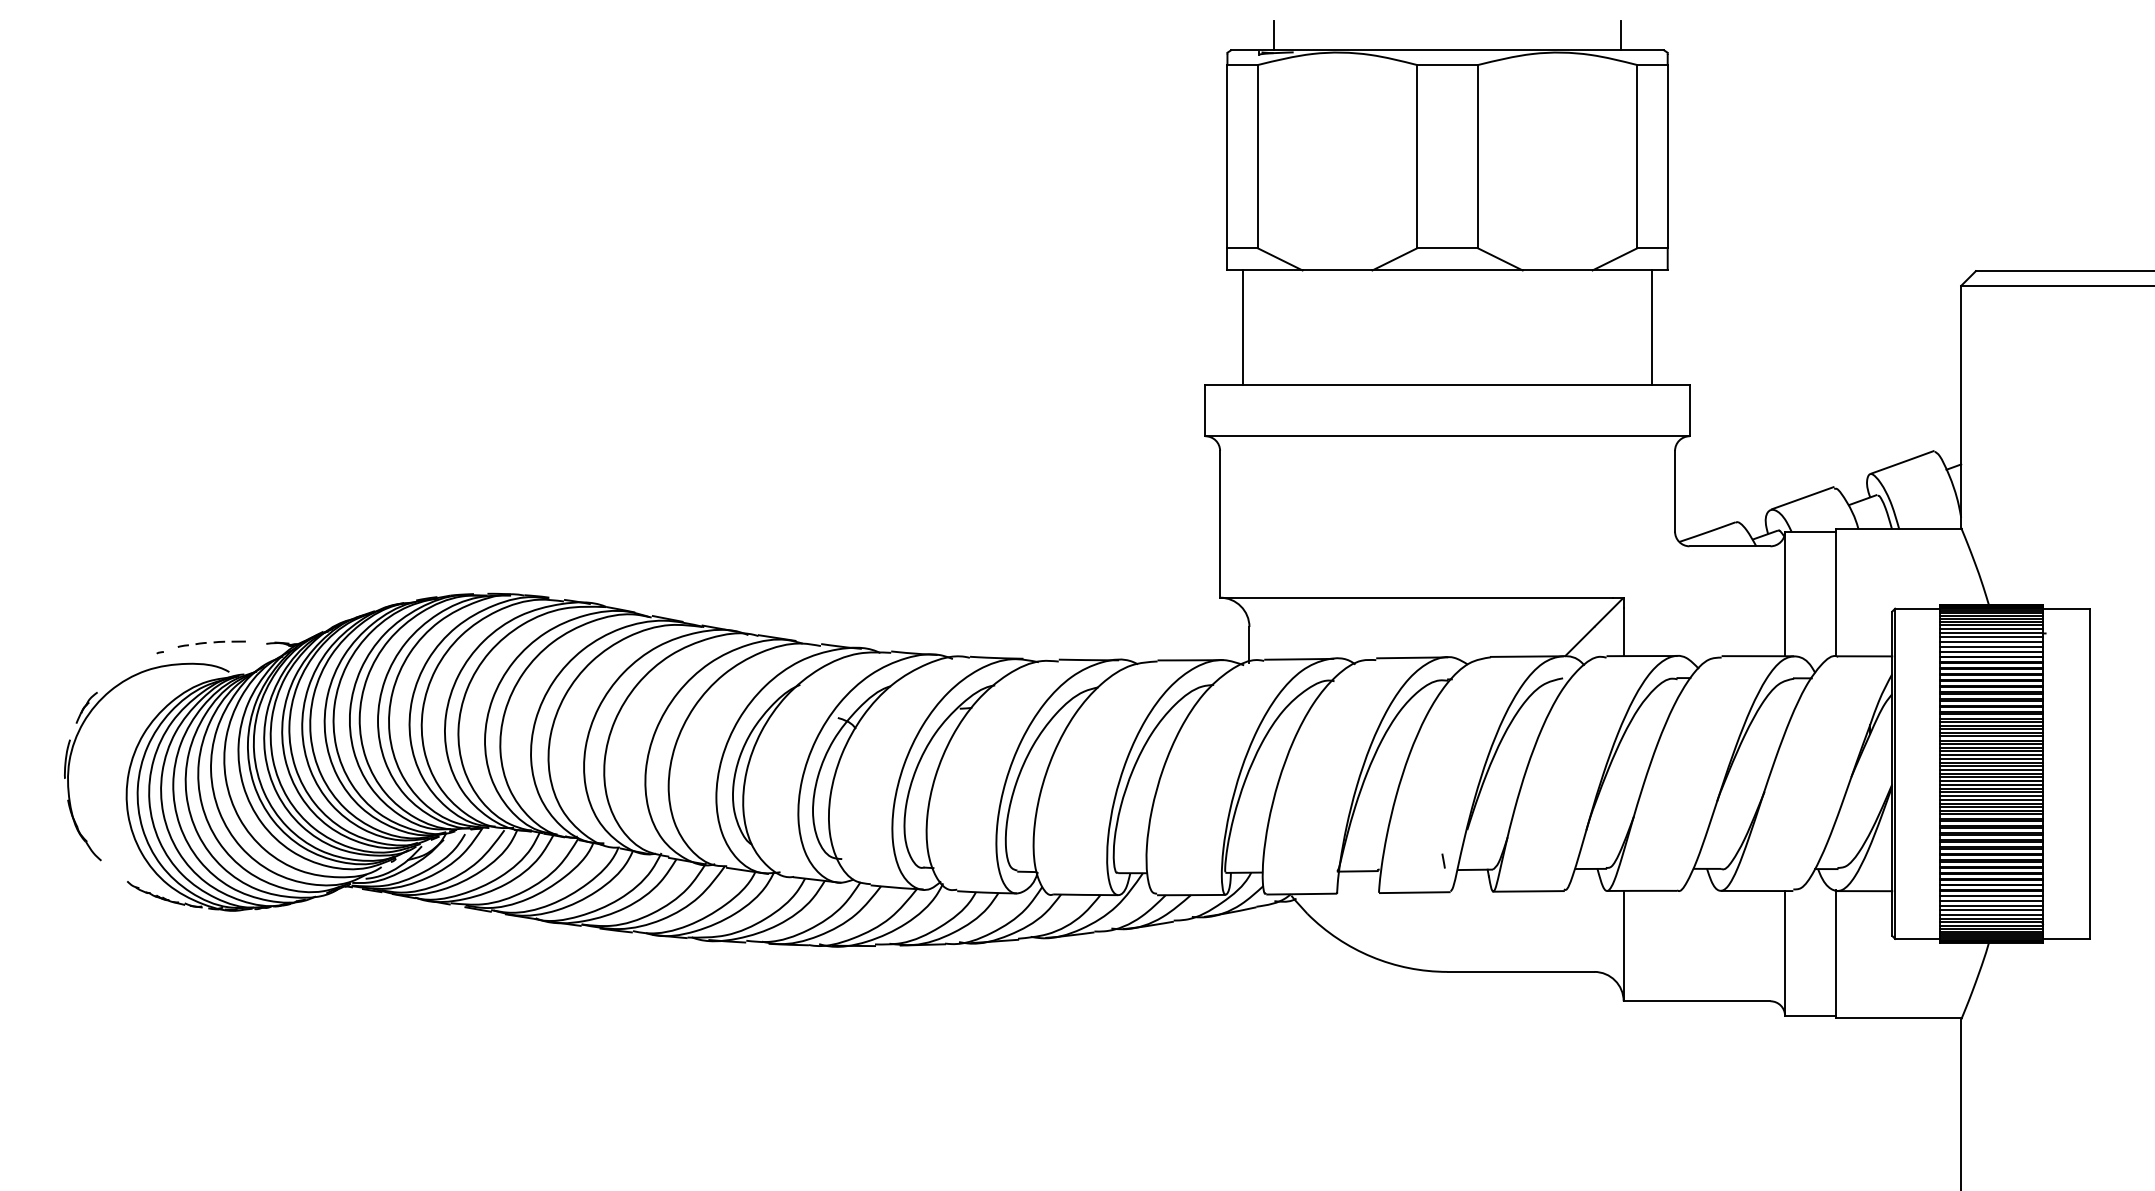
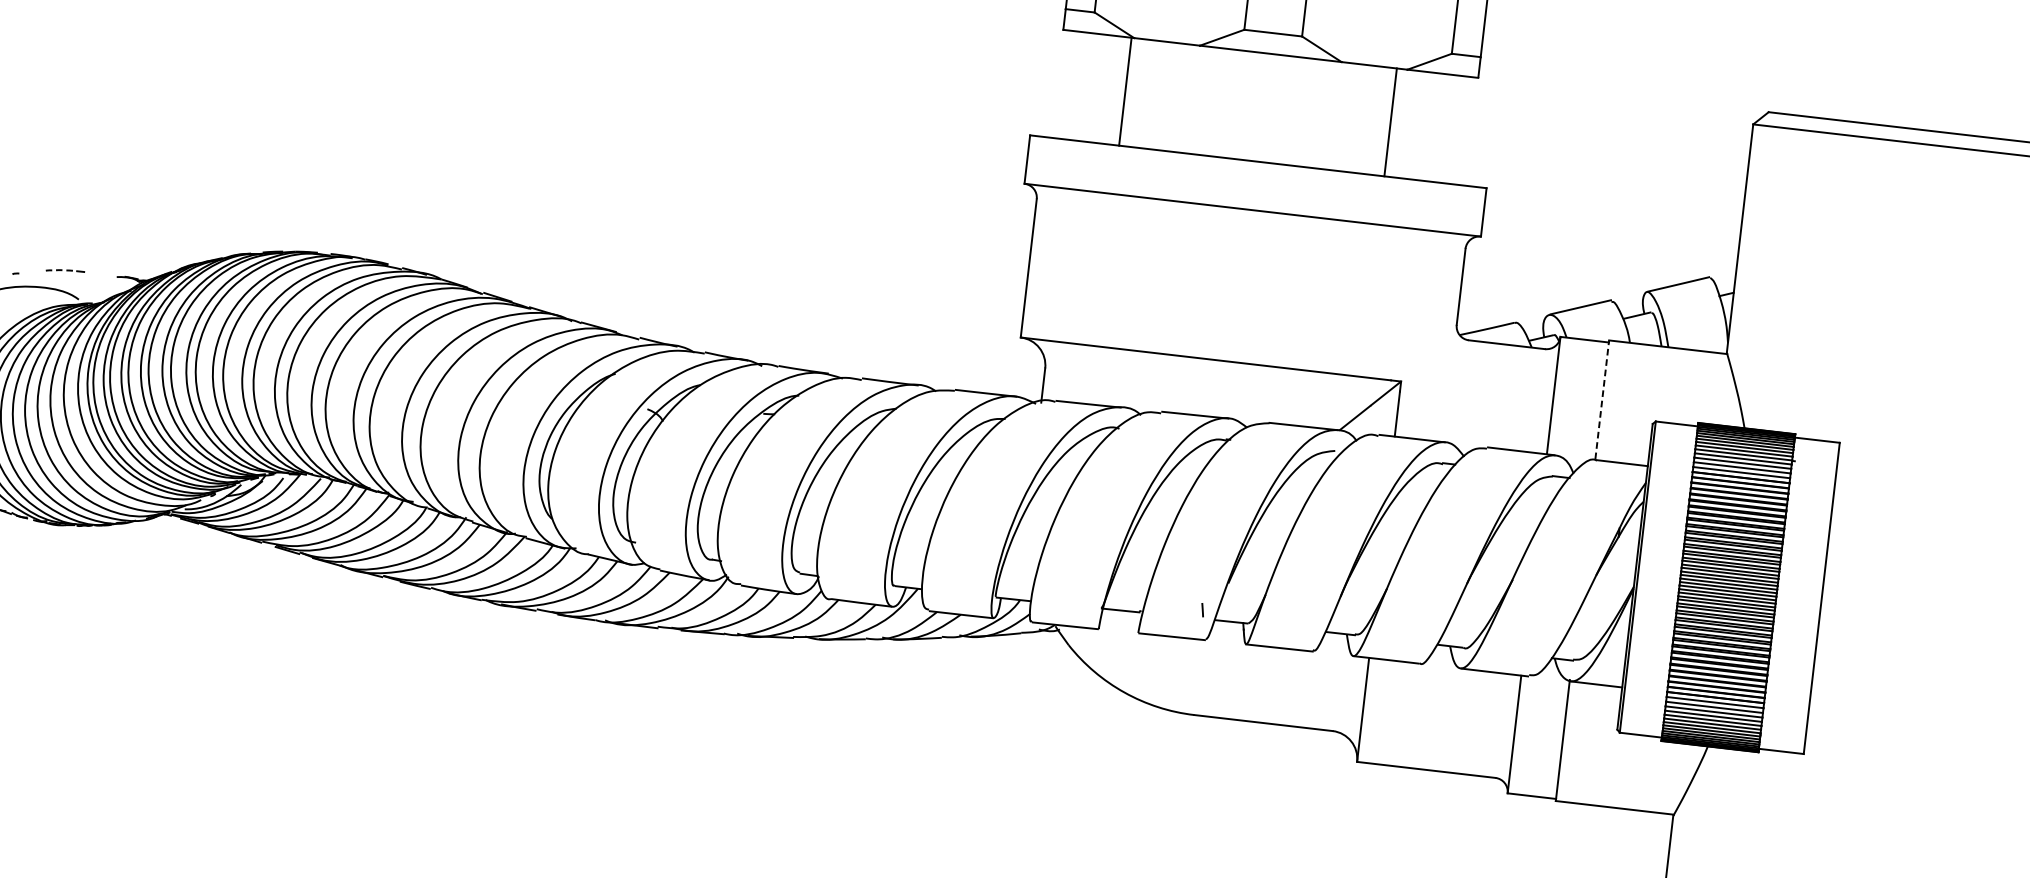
line: (1242, 327) -> (1125, 91), moved
line: (1652, 327) -> (1390, 122), moved
line: (1836, 592) -> (1602, 399), solid -> dashed
part: (211, 643) -> (65, 270), size x0.6

